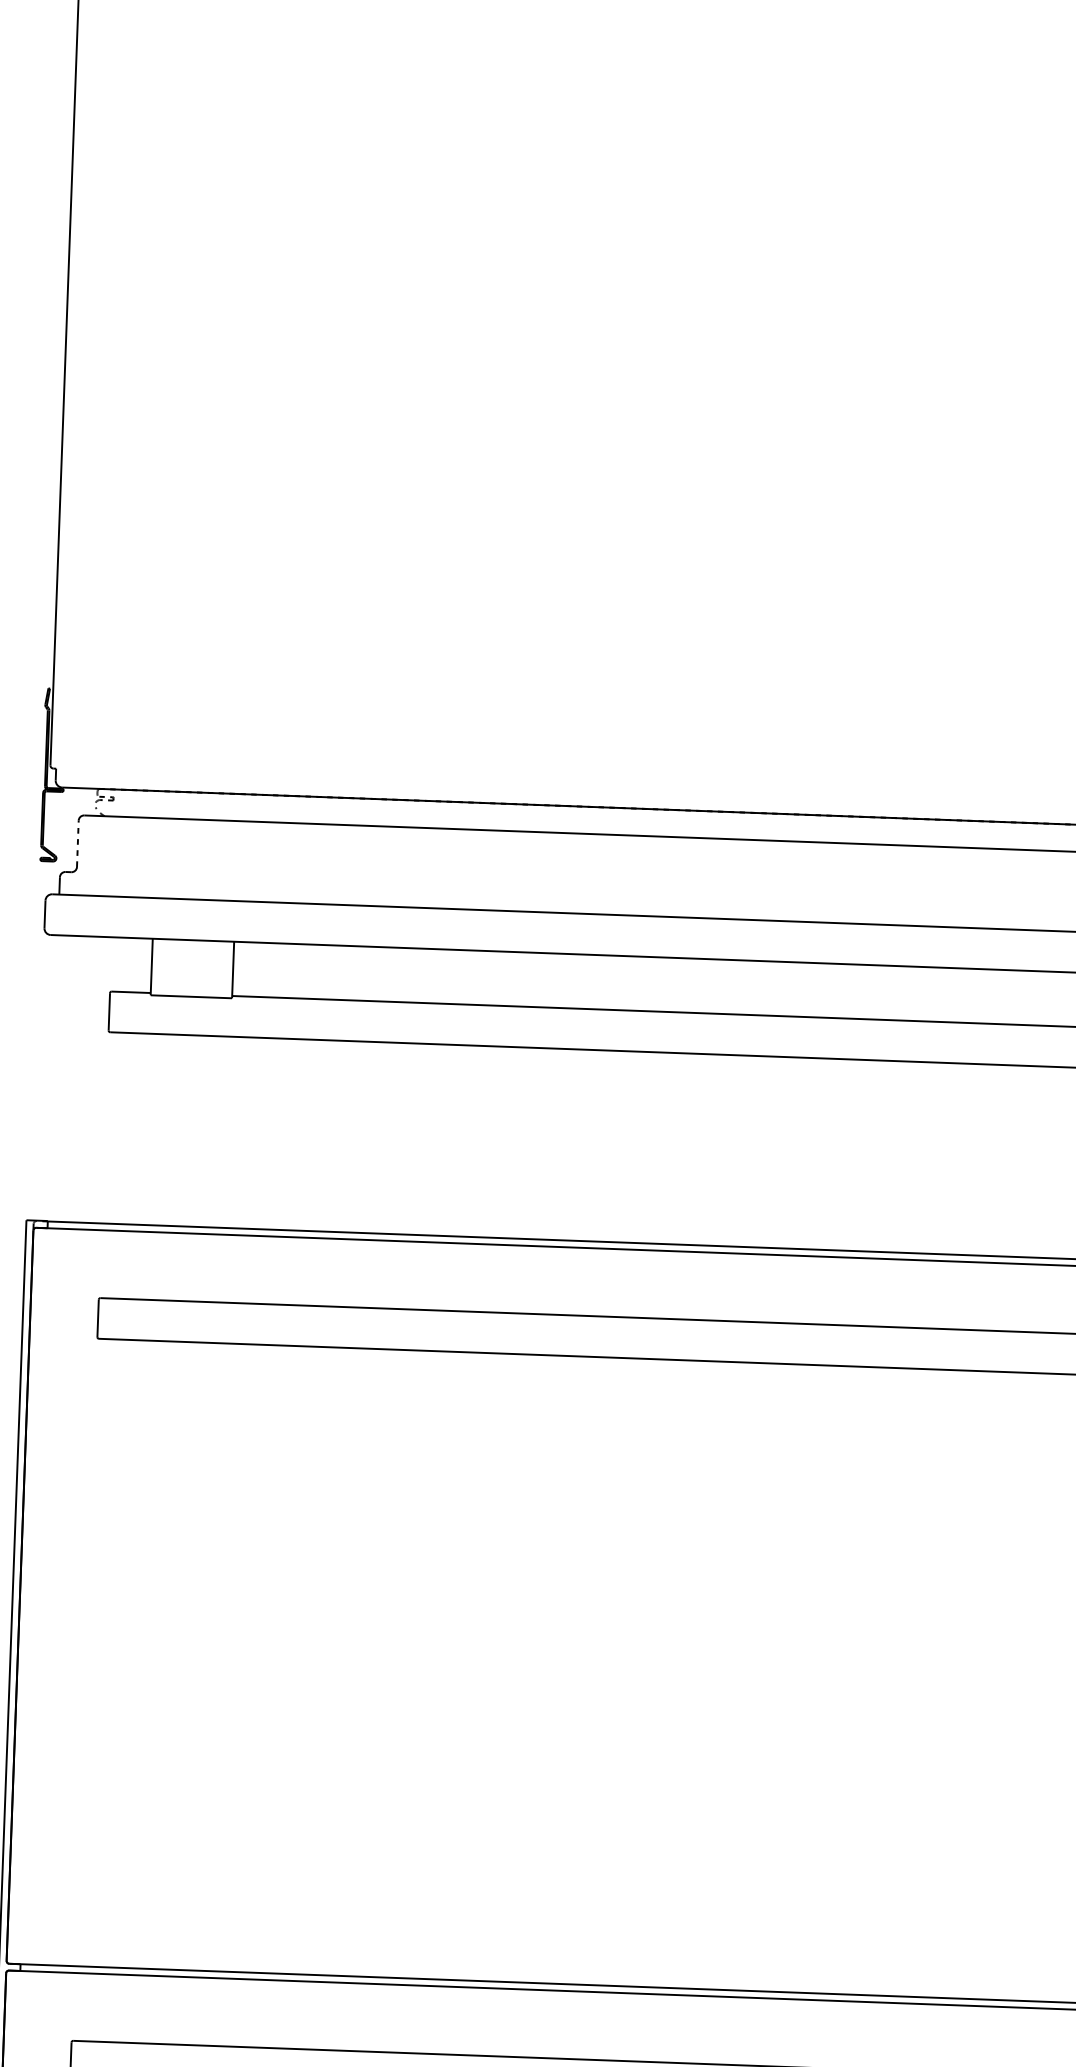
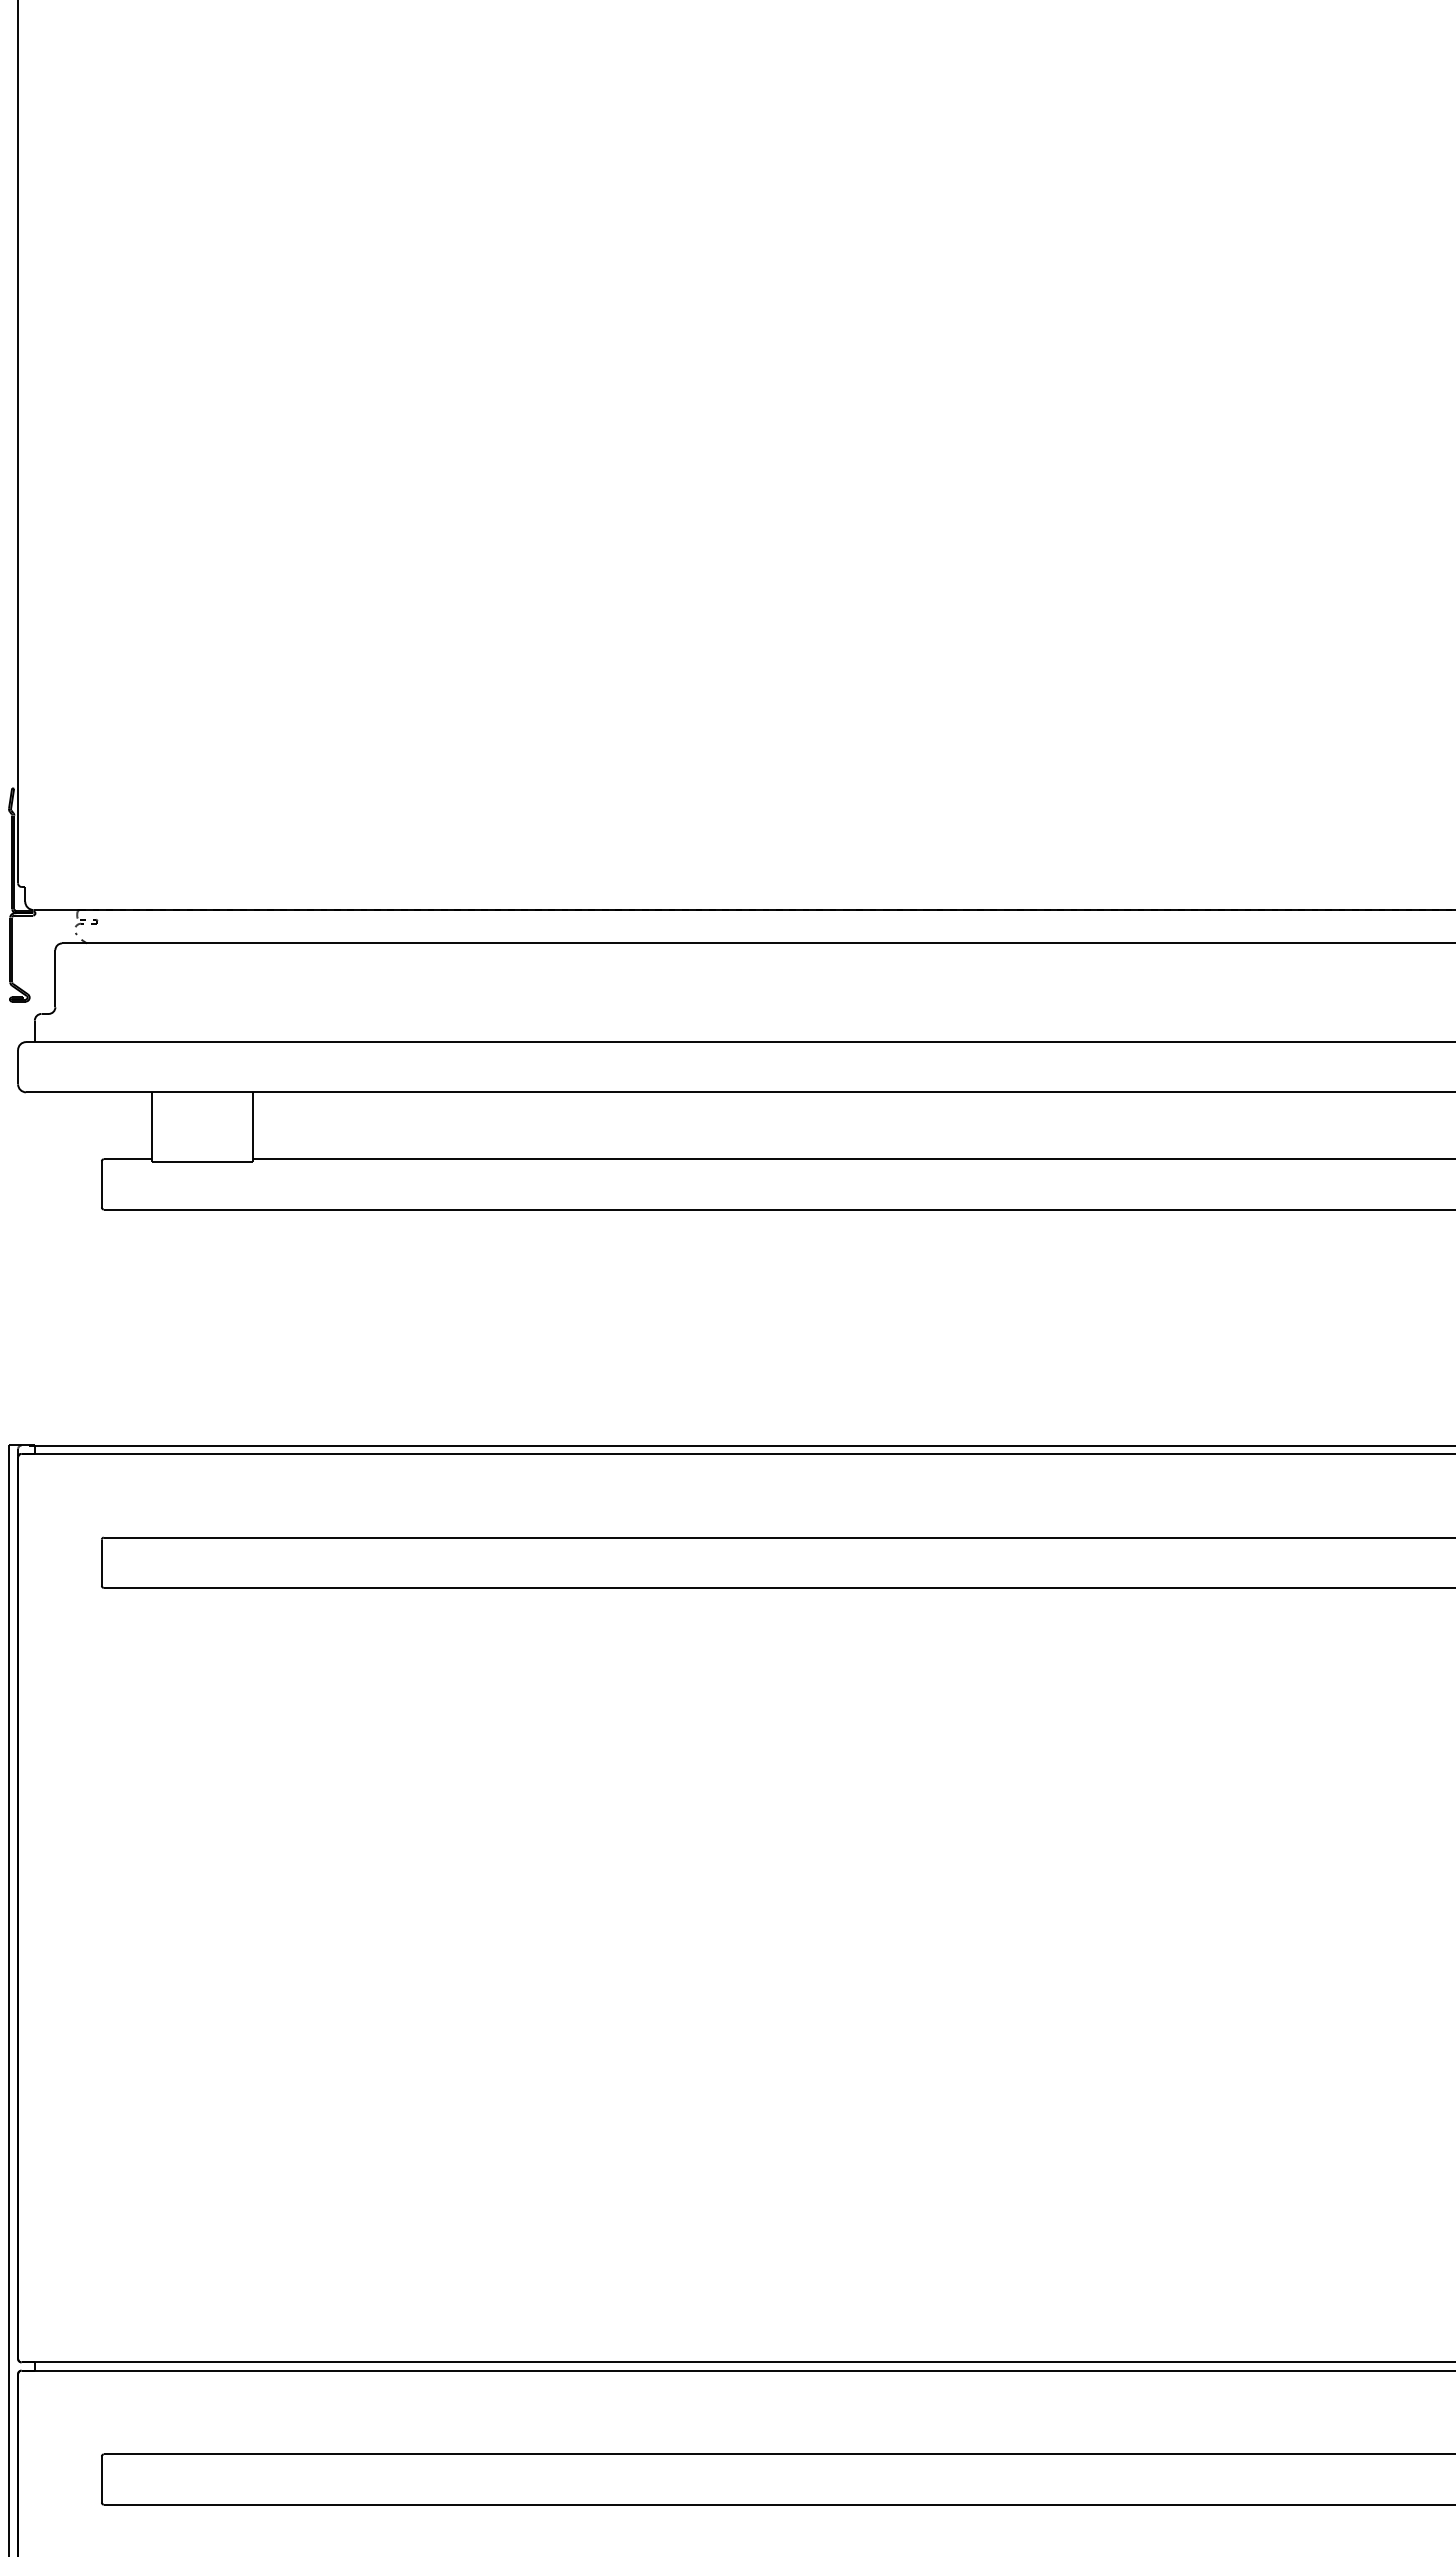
line: (77, 843) -> (55, 978), dashed -> solid

